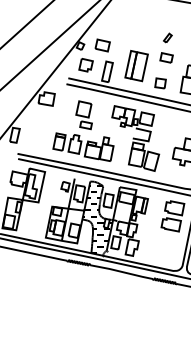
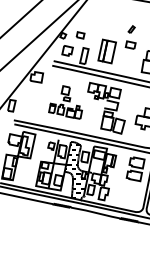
part: (102, 45) -> (80, 35), size x0.7
part: (160, 83) -> (125, 65), removed
part: (83, 130) -> (65, 102), size x0.7

